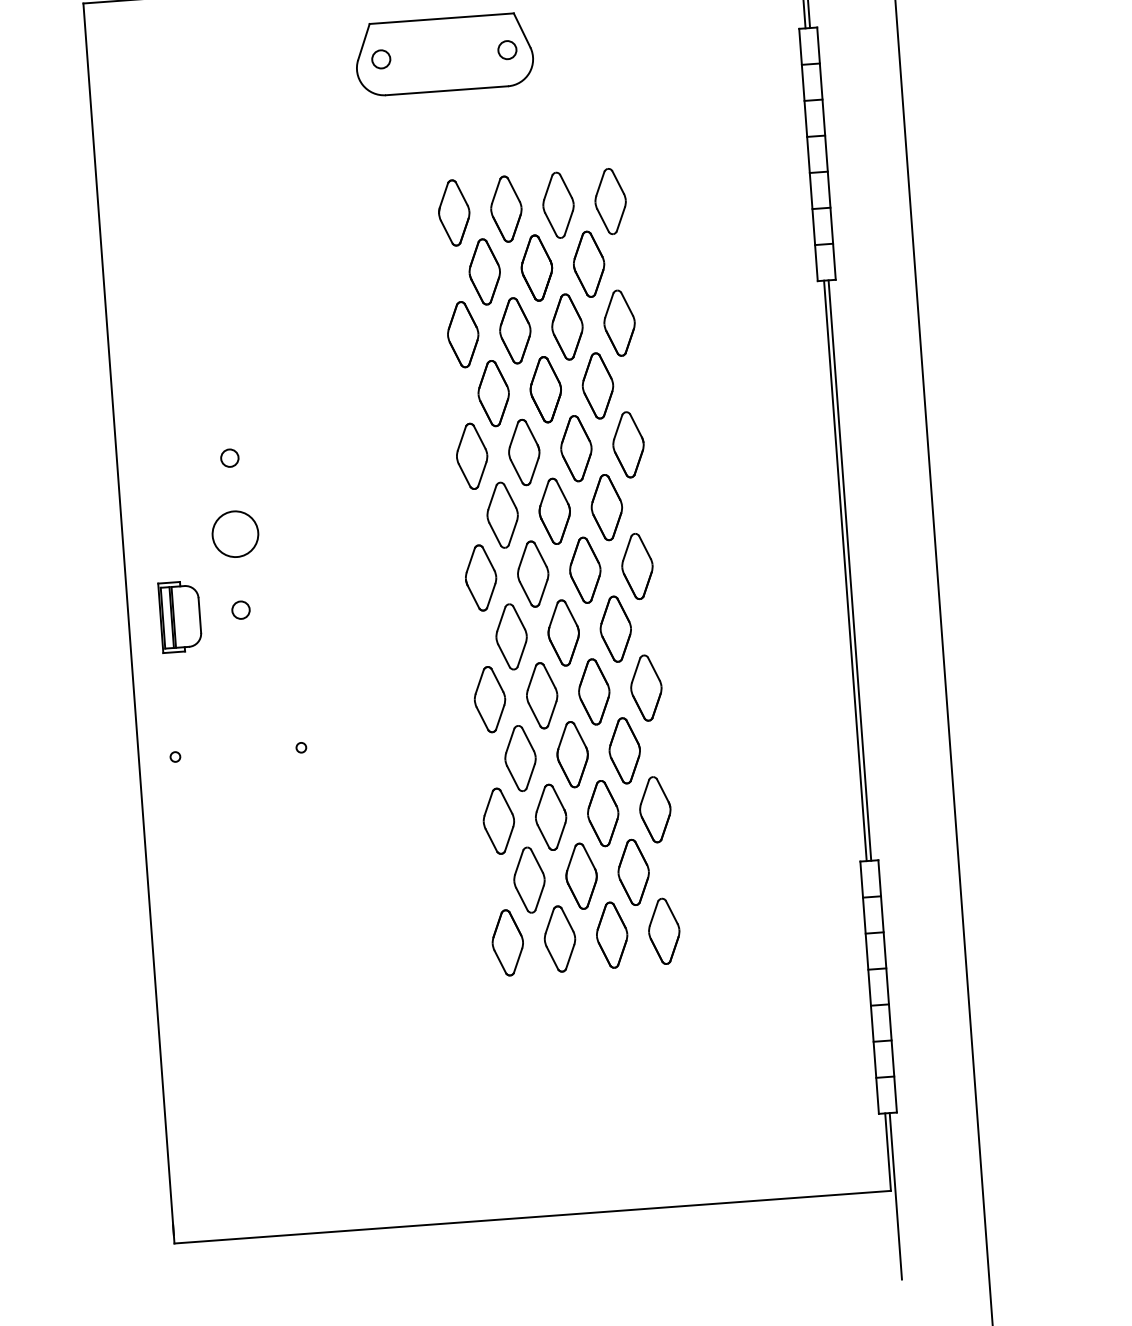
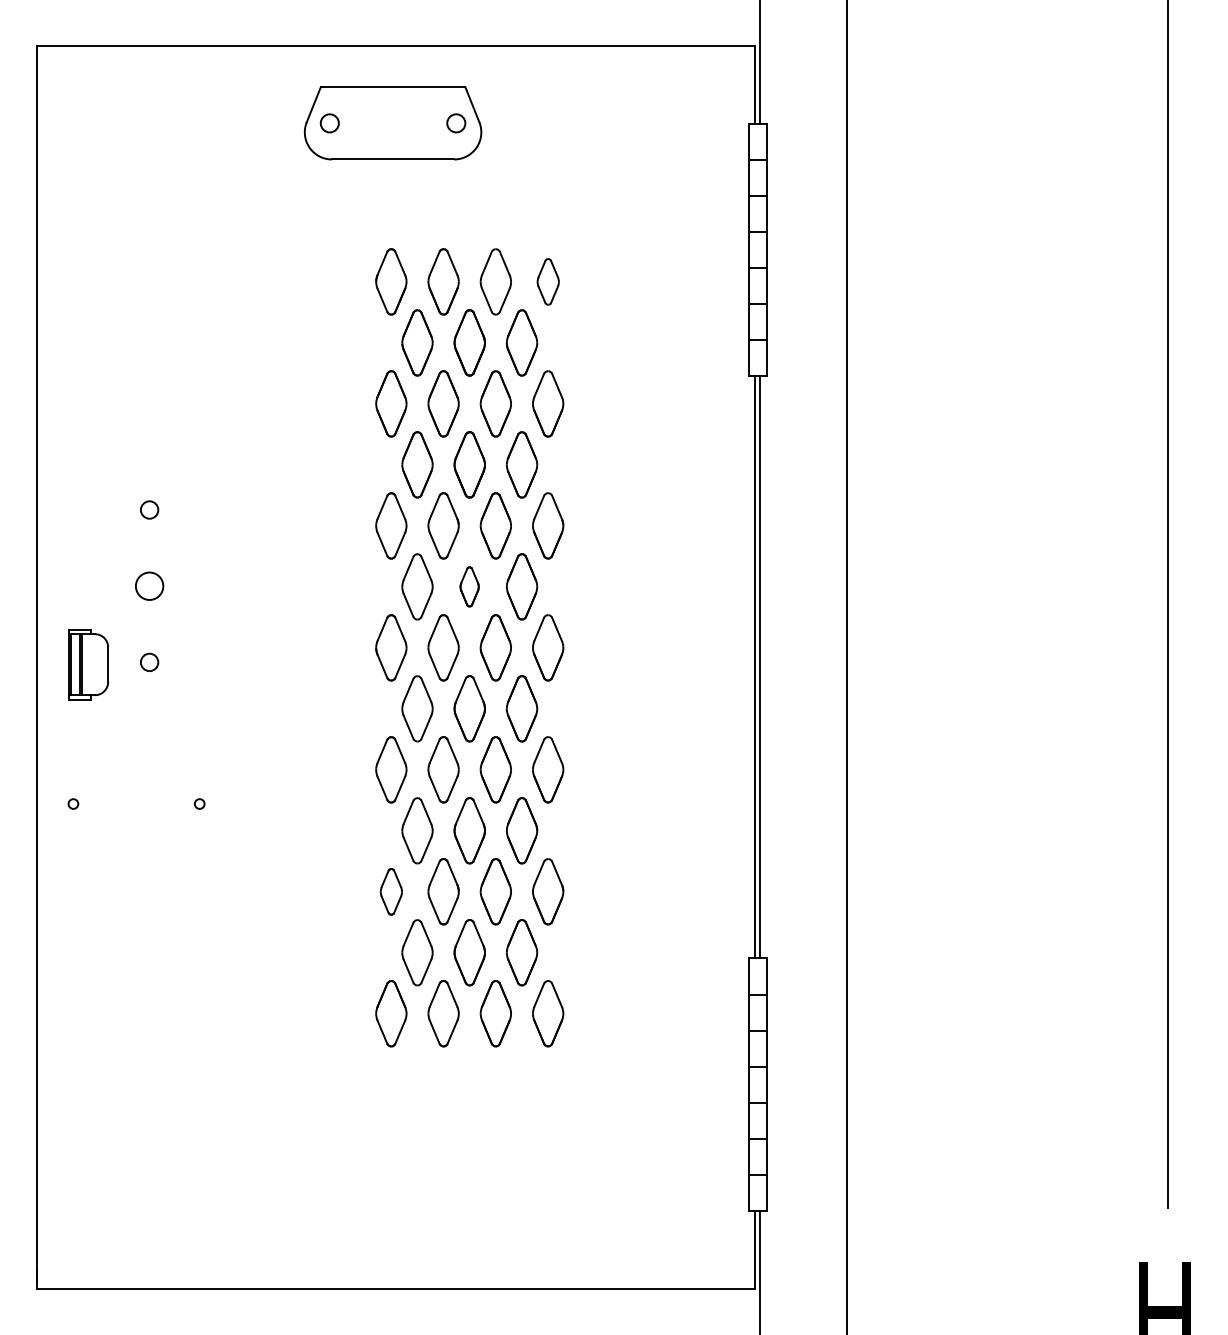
part: (610, 201) -> (548, 281), size x0.7
part: (554, 511) -> (469, 586), size x0.6
circle: (235, 534) -> (149, 586), size x0.6
part: (499, 820) -> (391, 891), size x0.7

